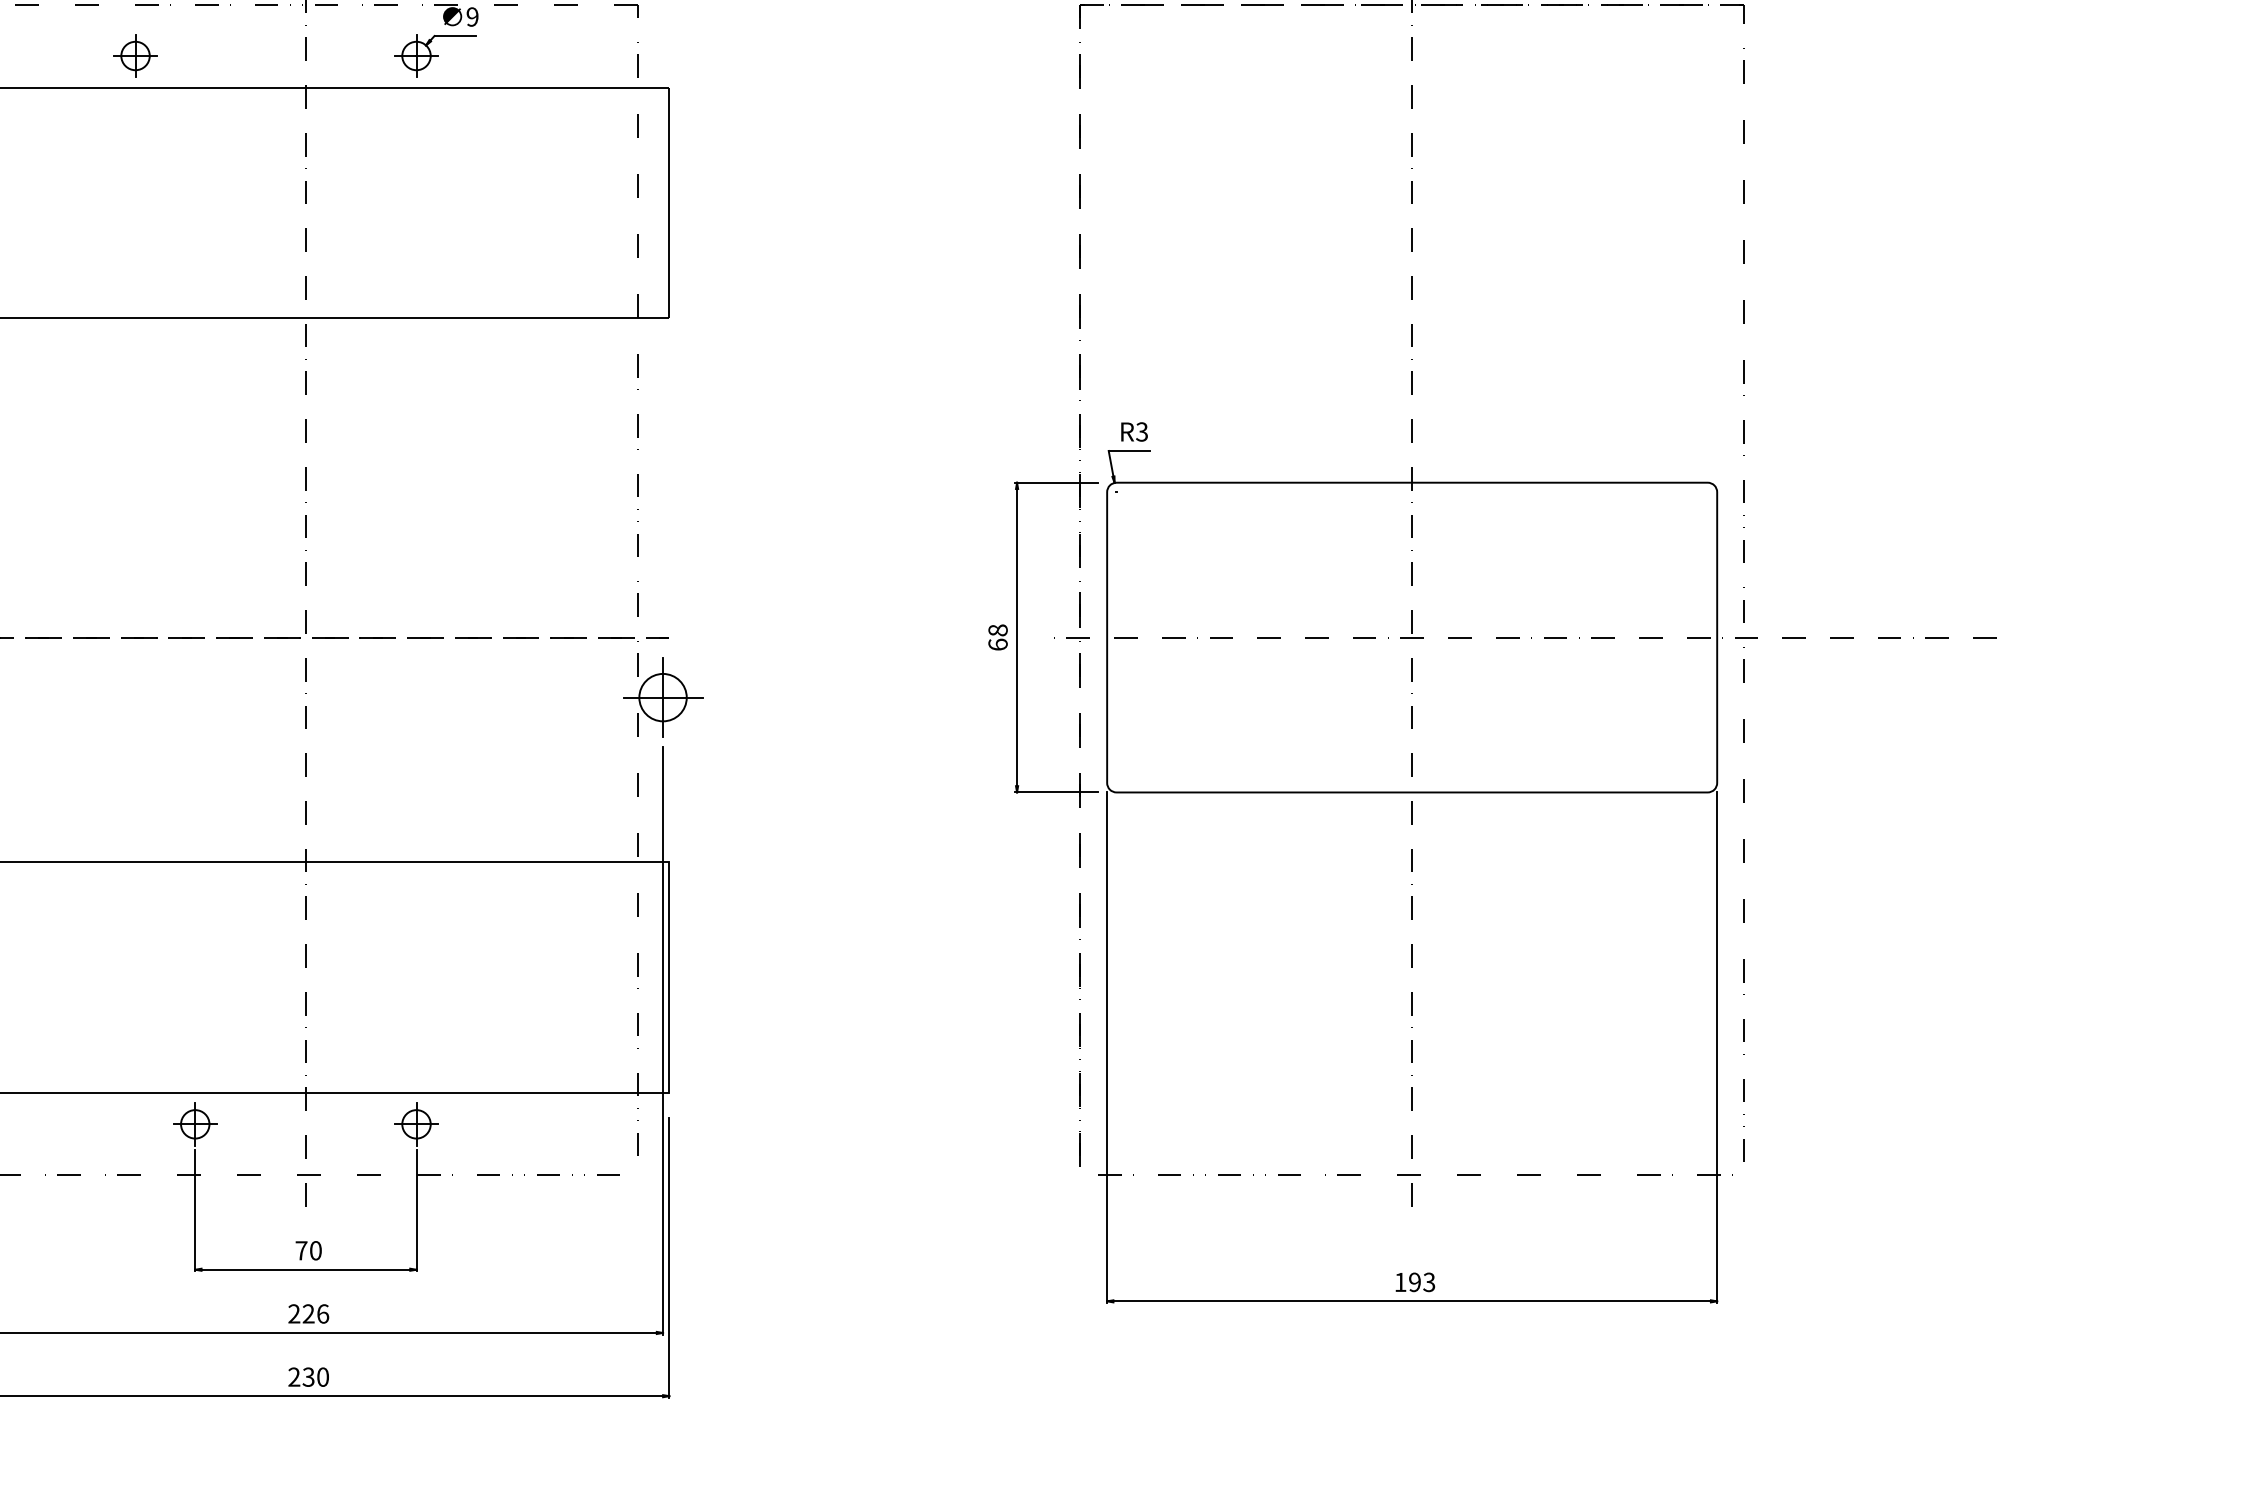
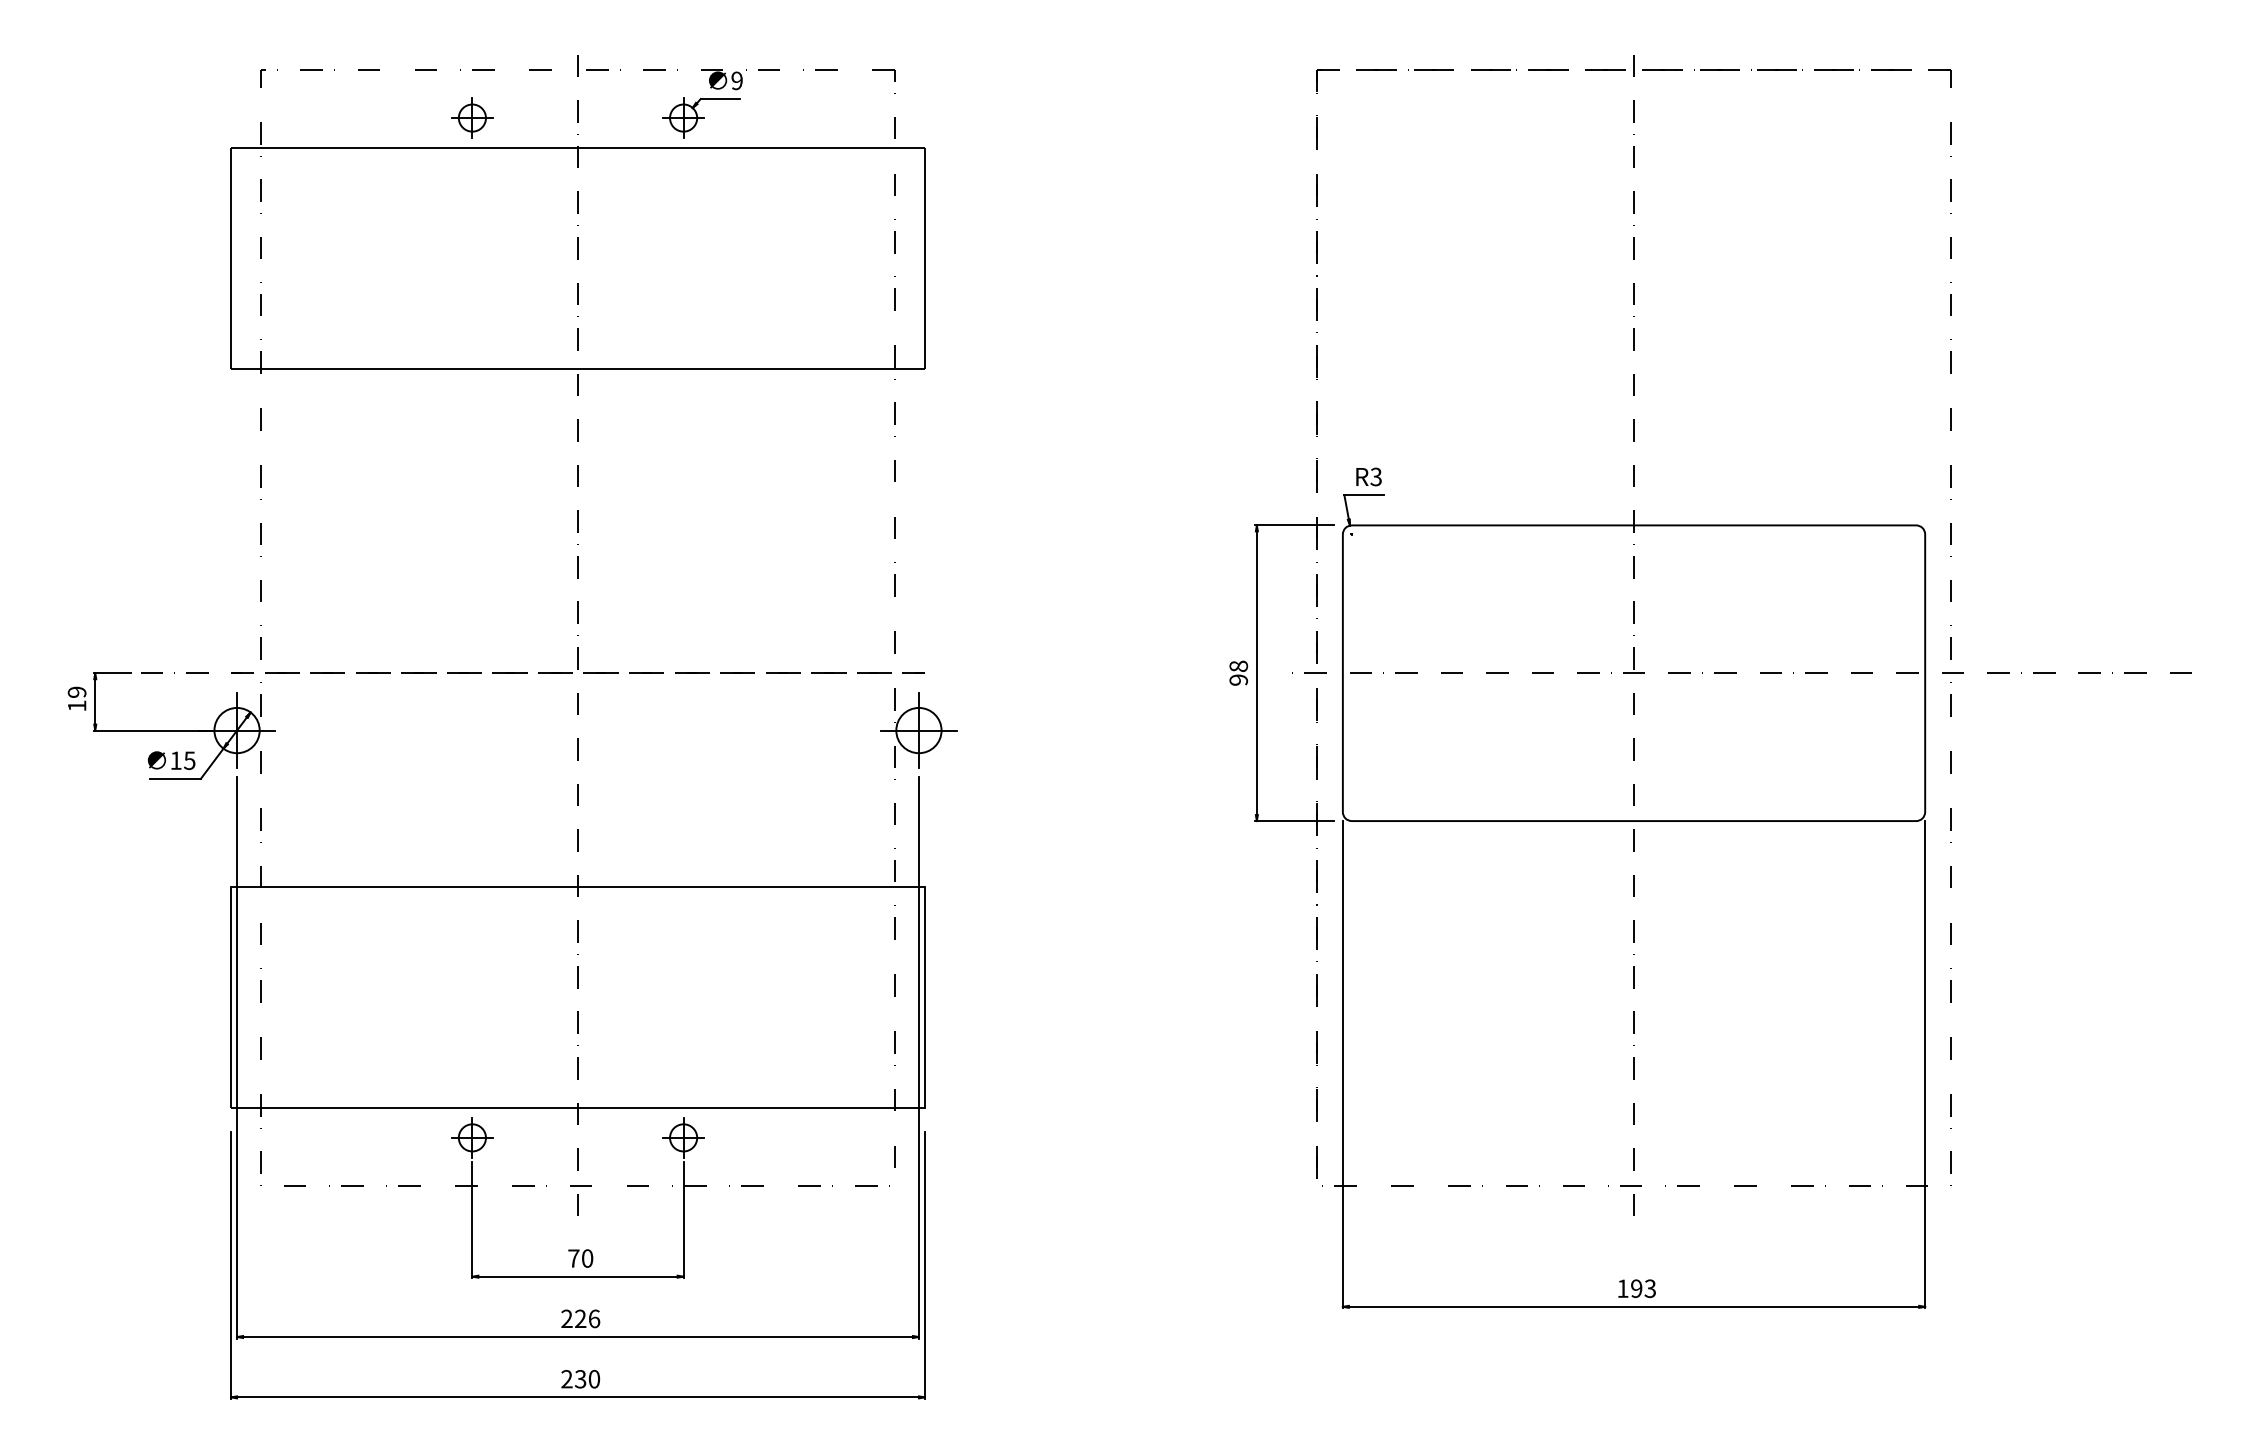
part: (135, 55) -> (472, 117), moved
text: (997, 644) -> (1238, 679), 68 -> 98

